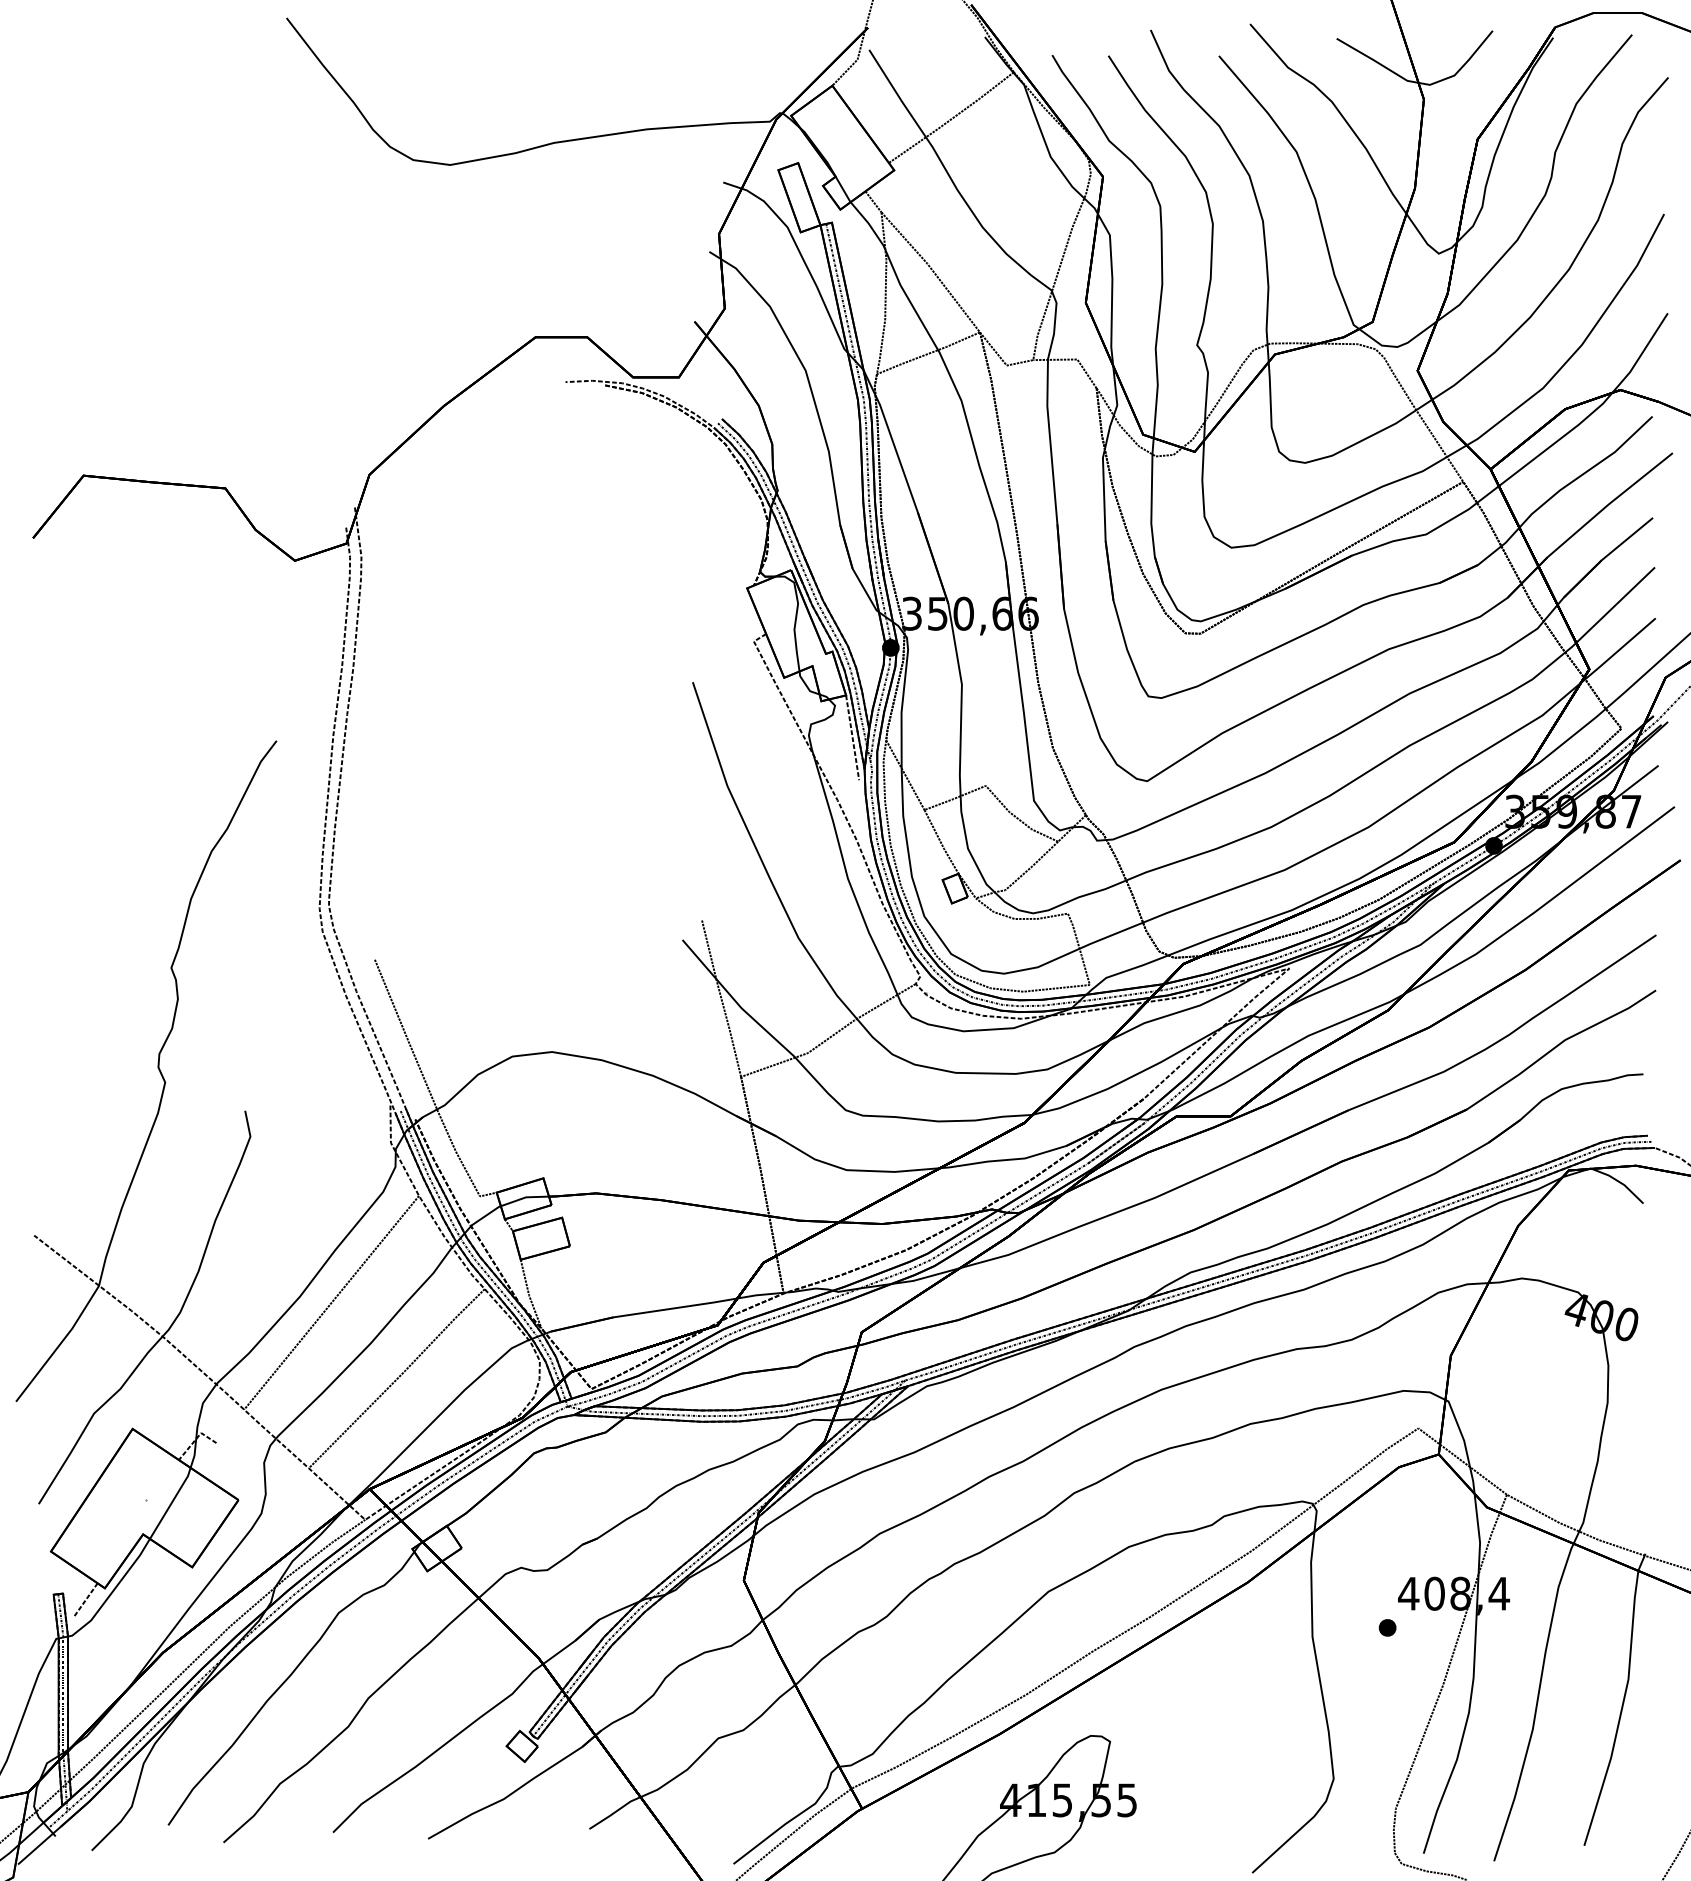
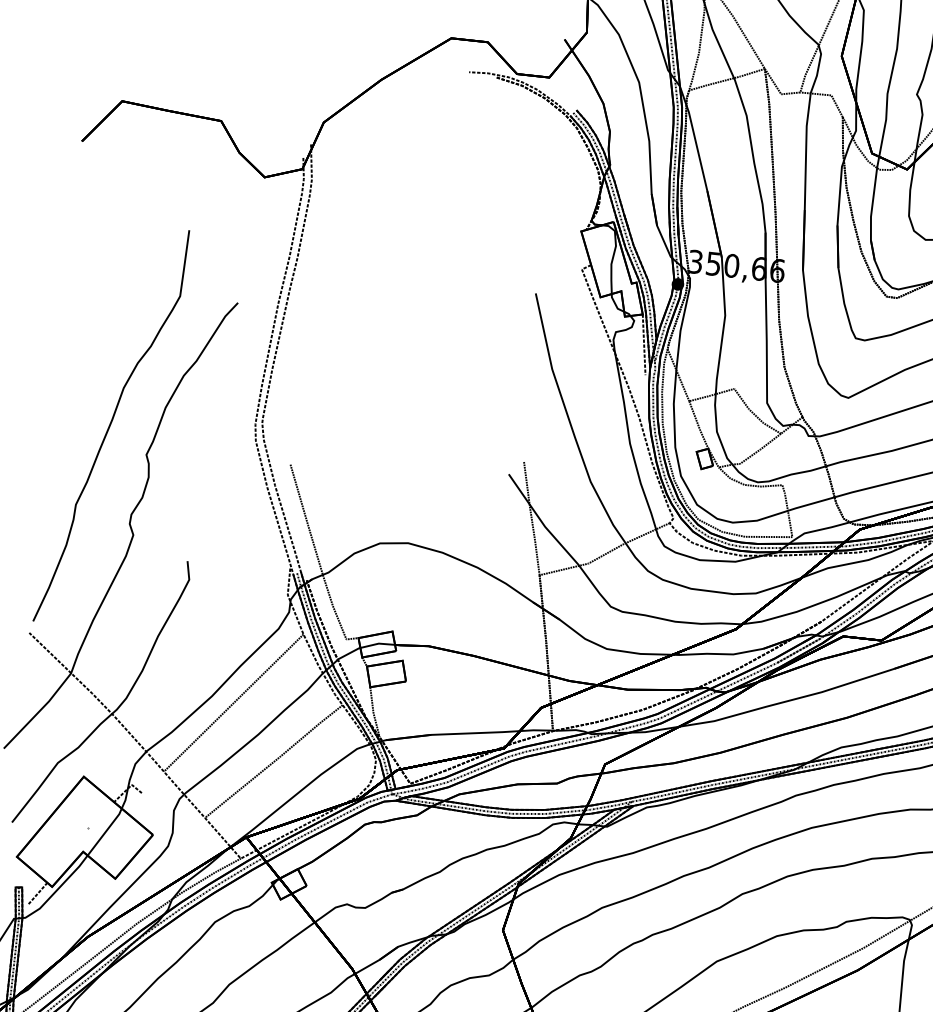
part: (117, 932) -> (111, 425), added

